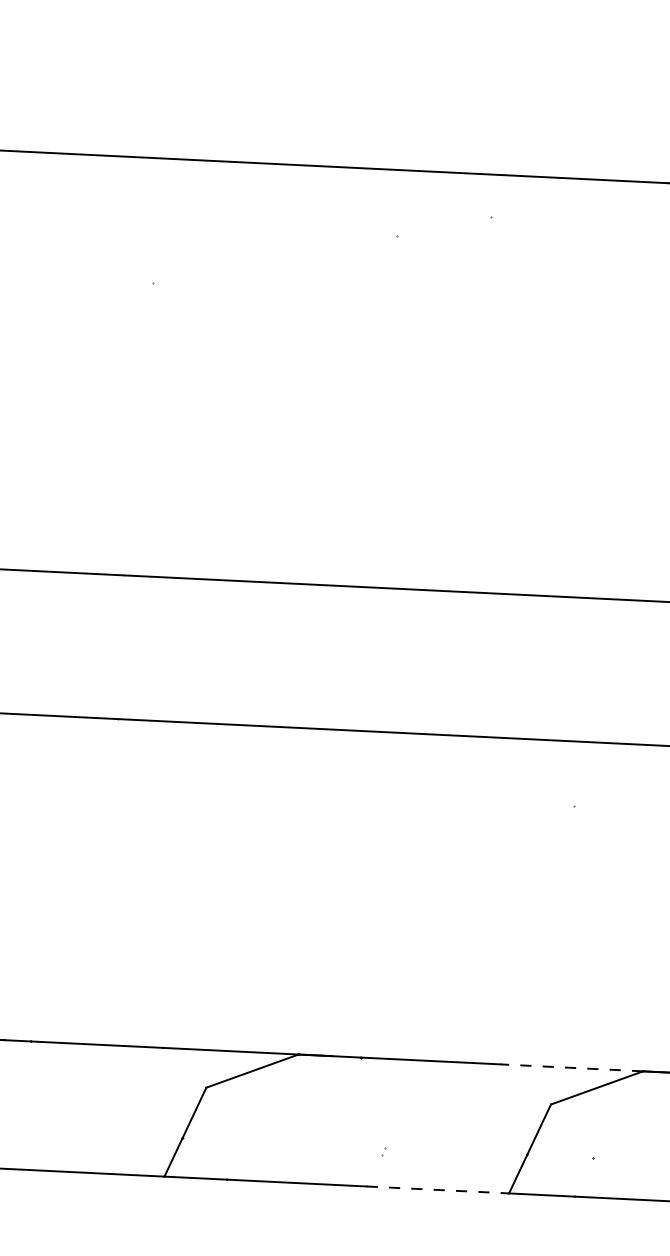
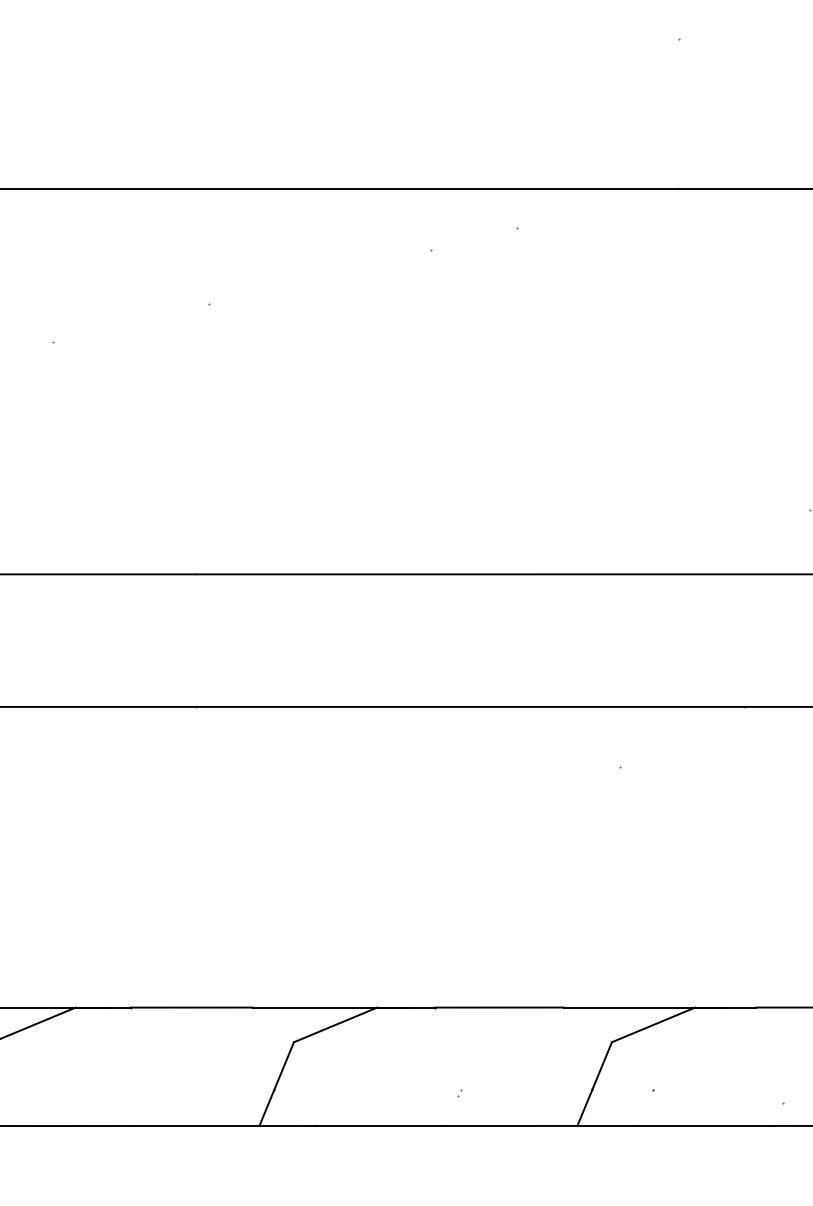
line: (571, 1067) -> (629, 1007), dashed -> solid
line: (437, 1189) -> (511, 1125), dashed -> solid

